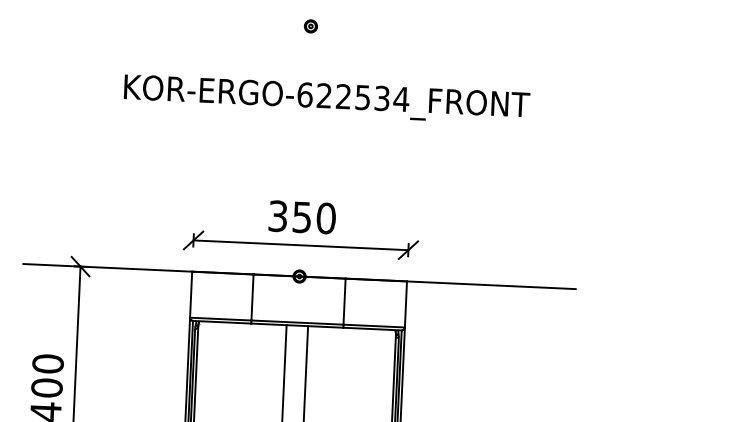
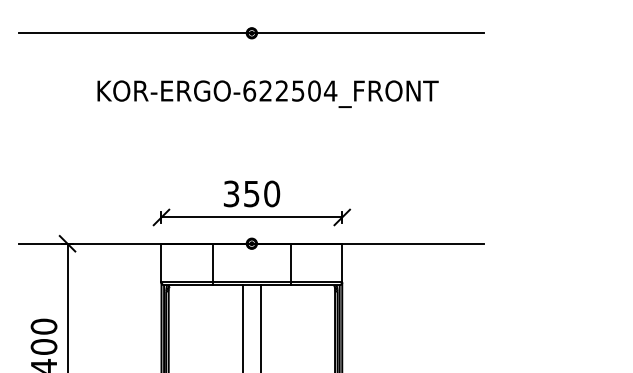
line: (310, 26) -> (251, 33), added
text: (382, 97) -> (314, 90), KOR-ERGO-622534_FRONT -> KOR-ERGO-622504_FRONT

